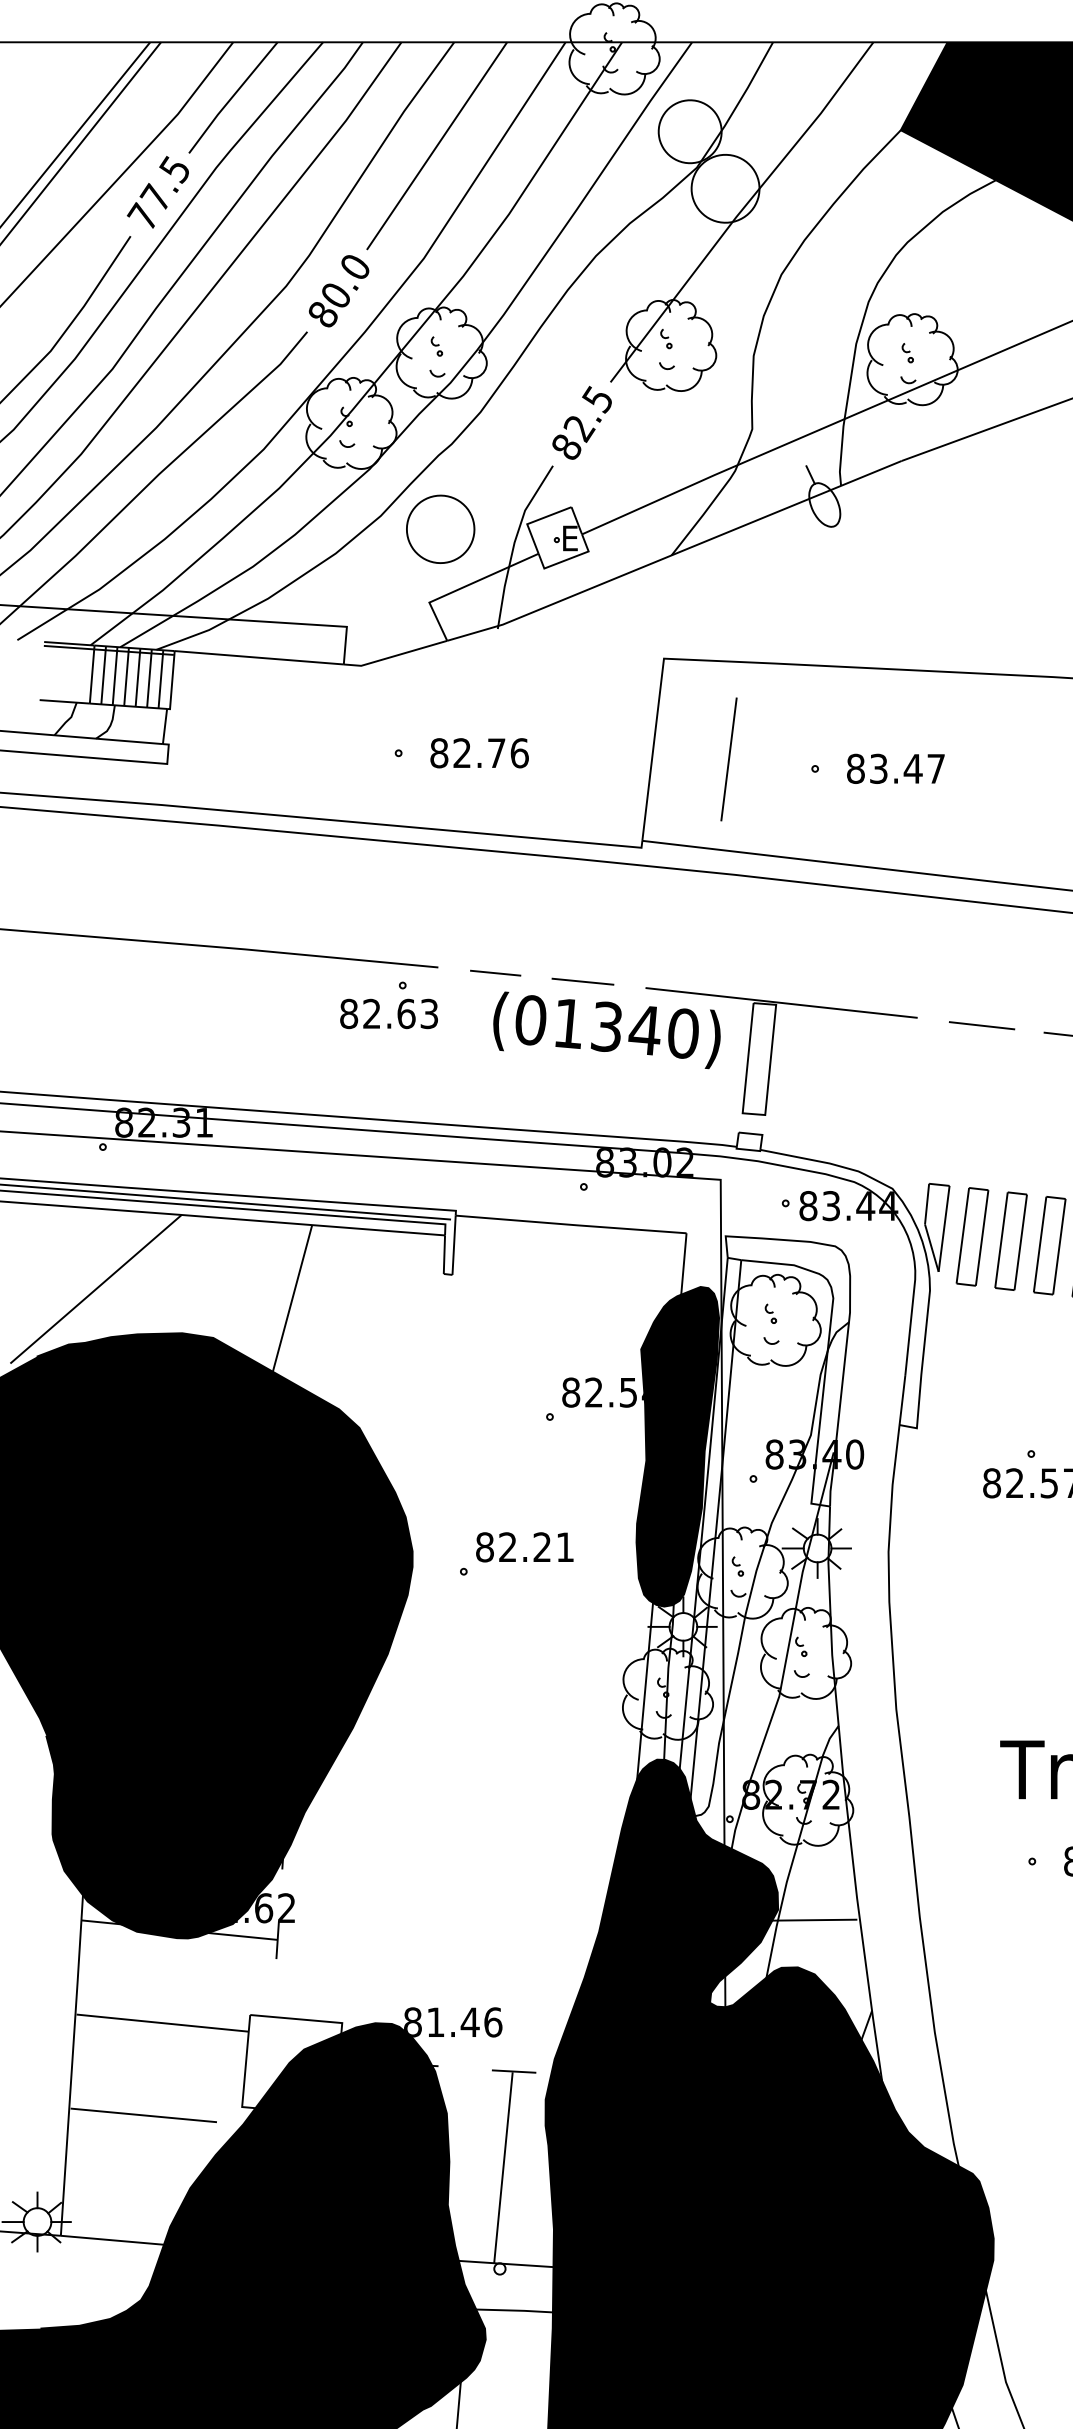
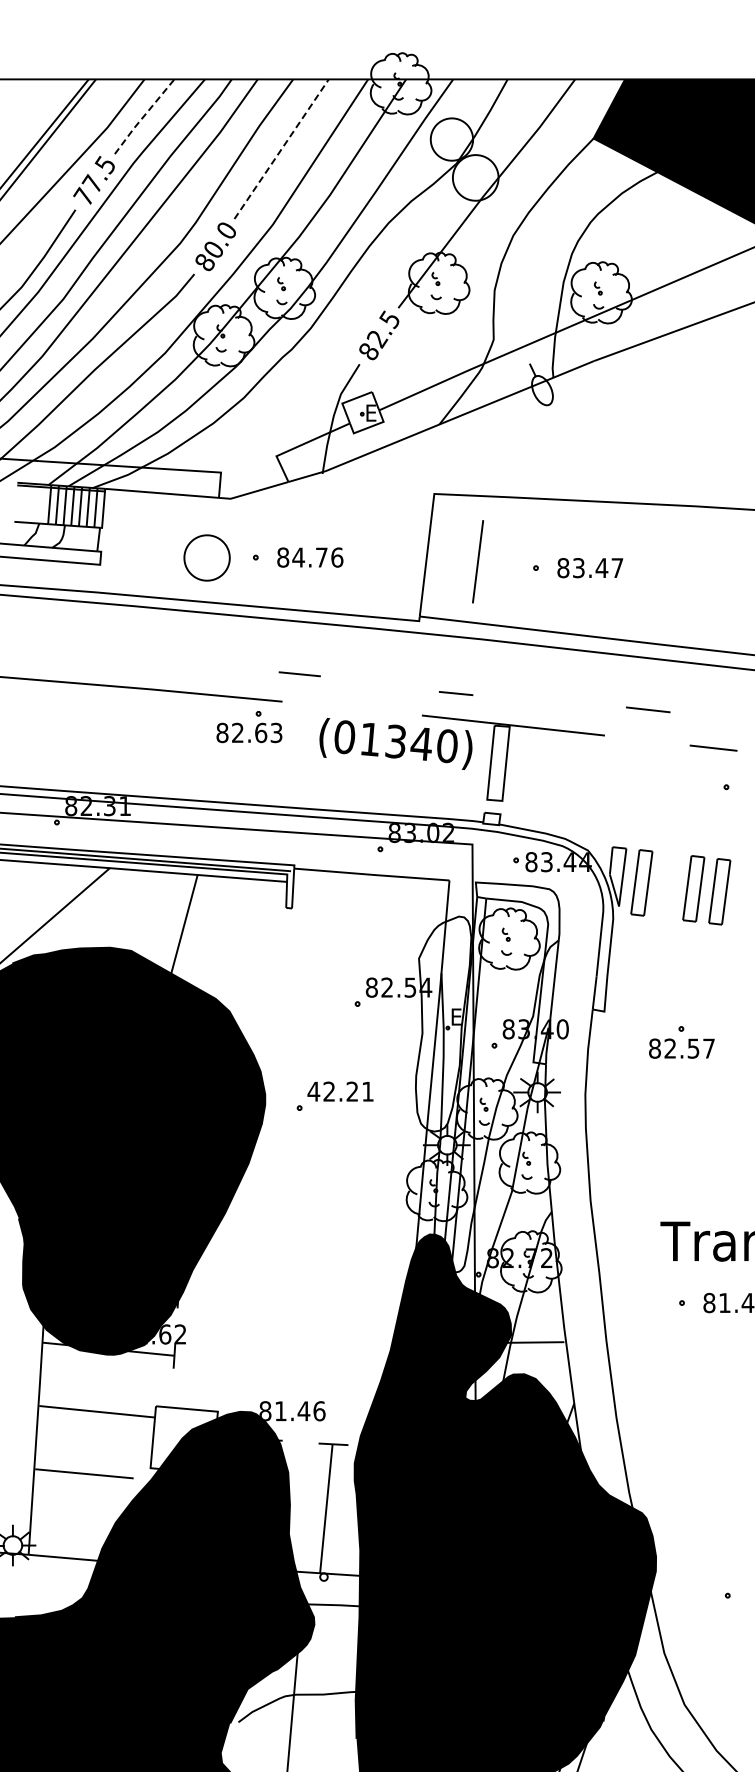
line: (231, 97) -> (143, 116), solid -> dashed
line: (436, 145) -> (281, 148), solid -> dashed
part: (439, 528) -> (206, 557), moved
text: (462, 753) -> (298, 557), 82.76 -> 84.76
line: (494, 973) -> (455, 693), moved
line: (582, 982) -> (299, 674), moved
line: (982, 1025) -> (648, 709), moved
part: (1010, 1240) -> (667, 885), removed
fill: (677, 1445) -> (443, 1023), removed
text: (484, 1547) -> (313, 1091), 82.21 -> 42.21

